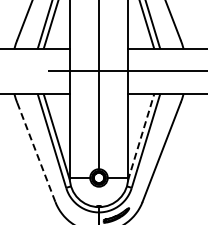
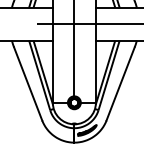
line: (141, 135) -> (105, 71), dashed -> solid
line: (36, 152) -> (28, 84), dashed -> solid

